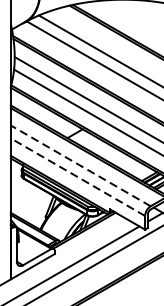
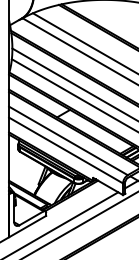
line: (80, 165) -> (68, 140), dashed -> solid
line: (78, 177) -> (66, 150), dashed -> solid

